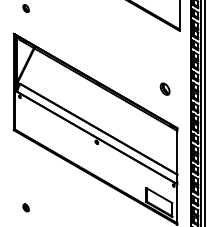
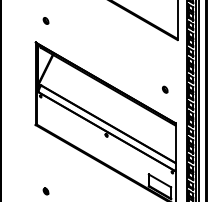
part: (165, 88) -> (165, 89), size x0.62

